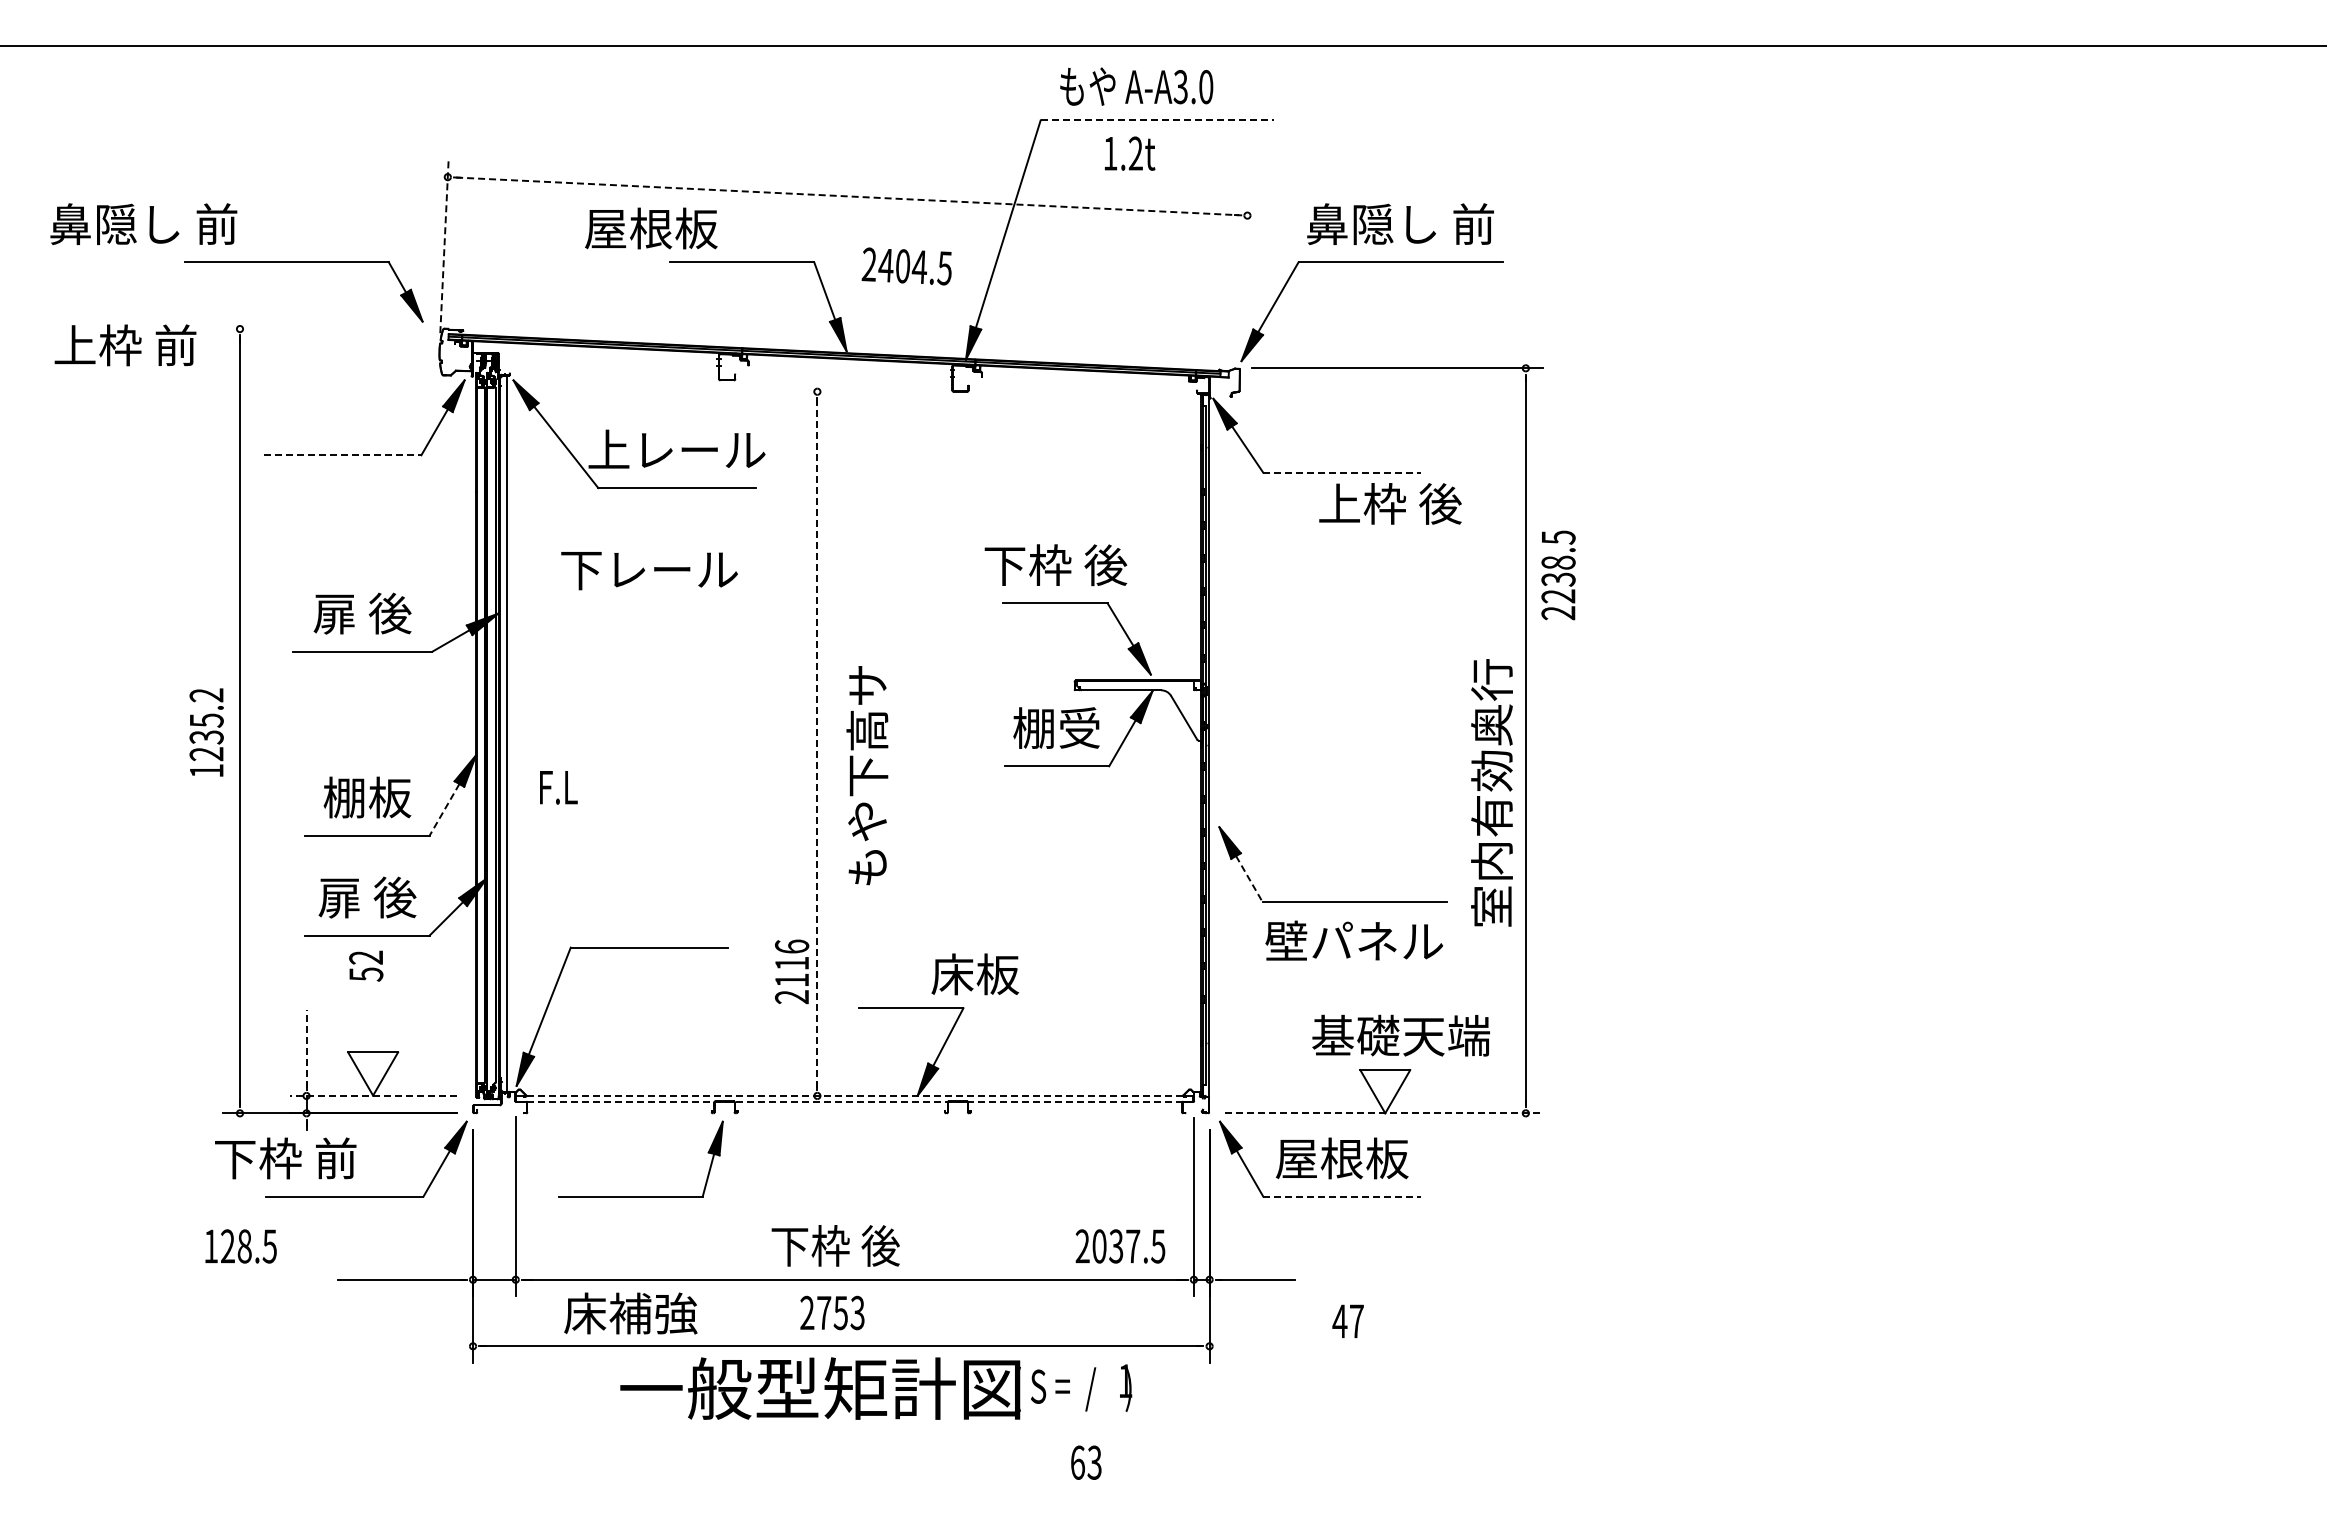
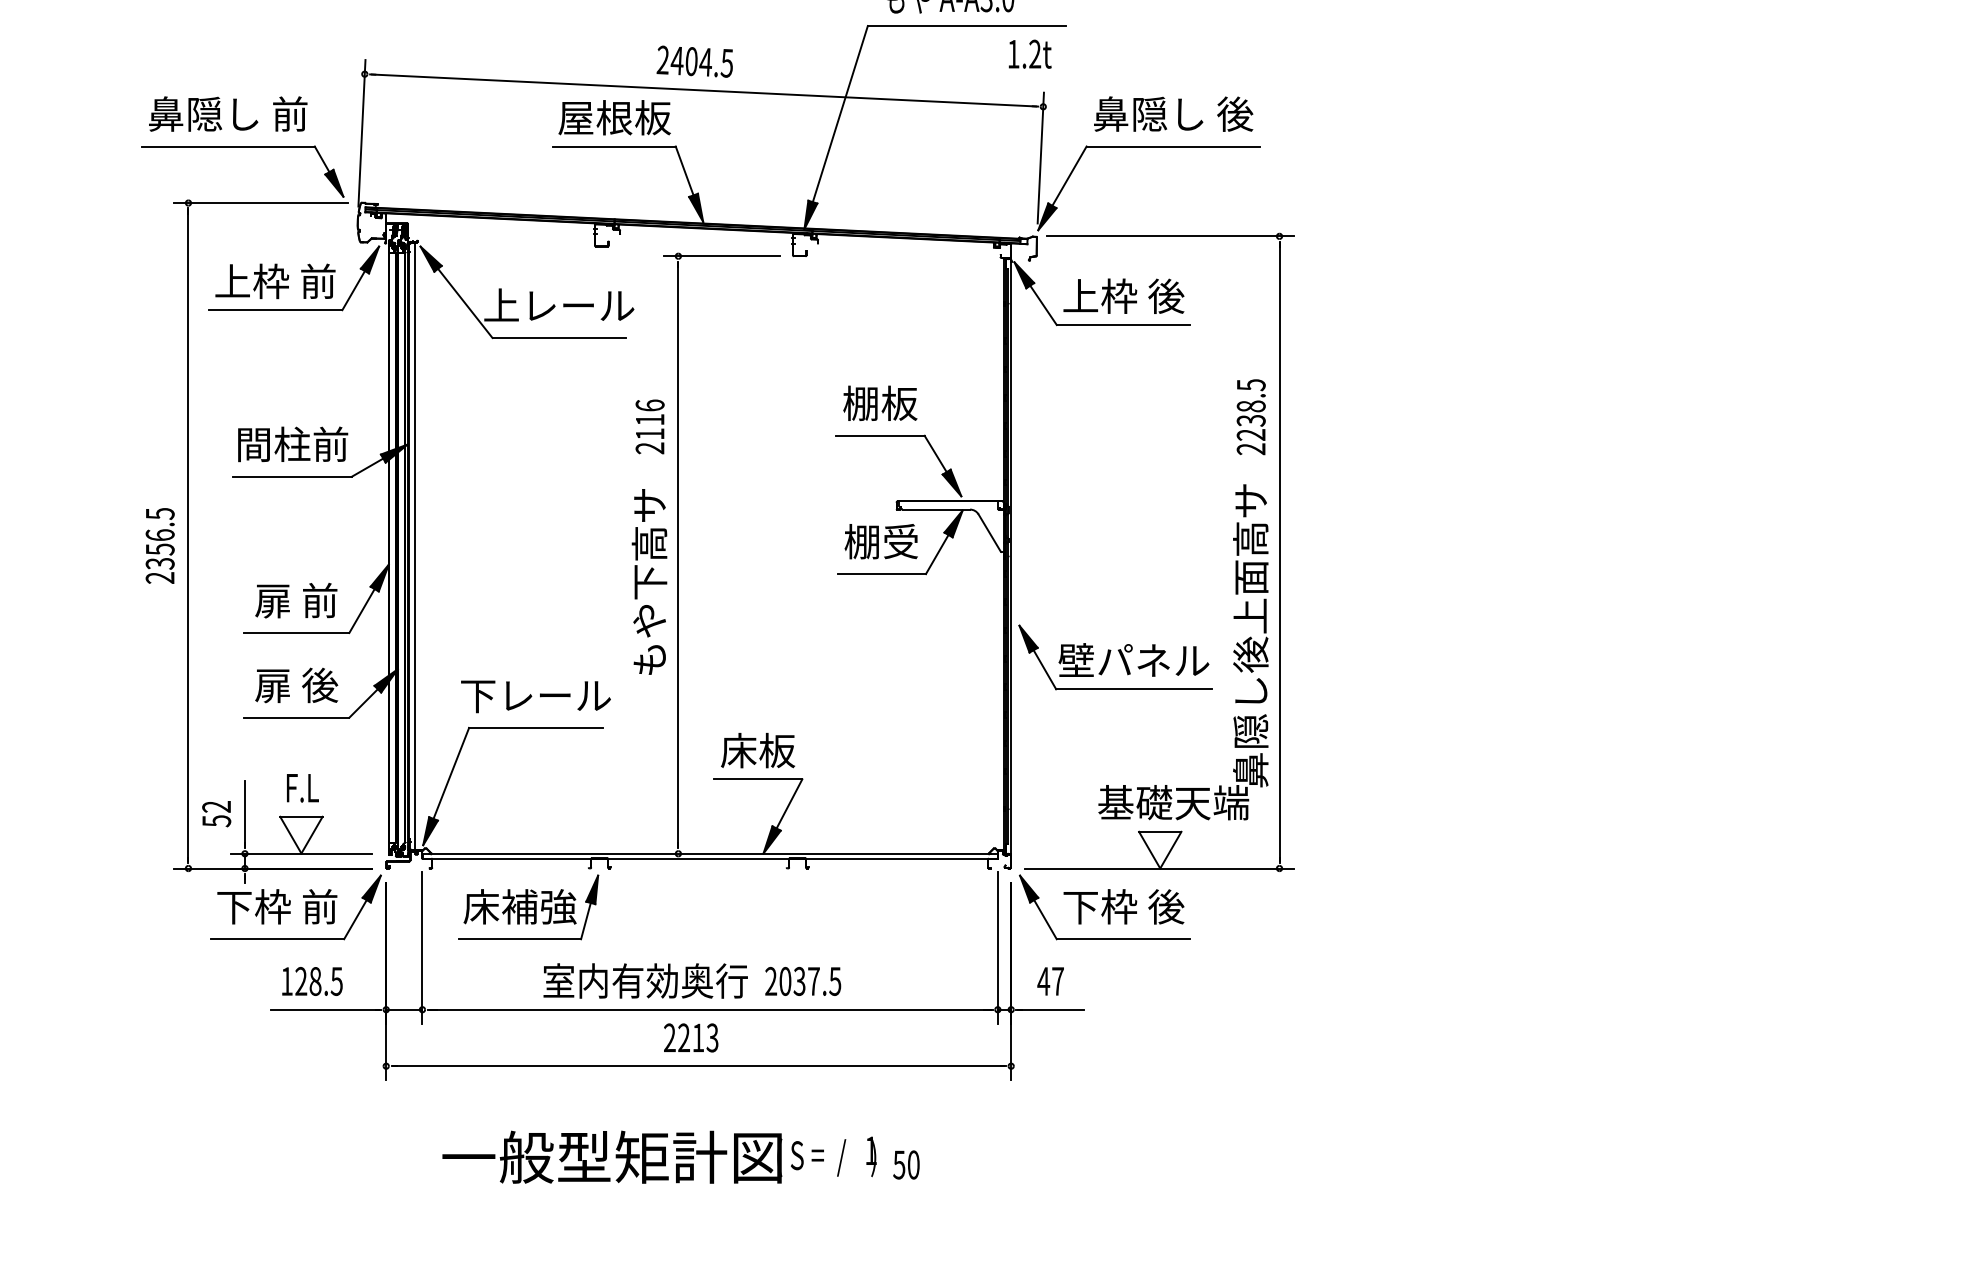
line: (1157, 120) -> (966, 26), dashed -> solid
text: (1130, 153) -> (1030, 54), moved
line: (847, 196) -> (703, 90), dashed -> solid
text: (143, 223) -> (227, 113), moved
text: (1473, 224) -> (1235, 114), 鼻隠し 前 -> 鼻隠し 後
text: (651, 228) -> (614, 117), moved
line: (444, 246) -> (361, 133), dashed -> solid
text: (906, 266) -> (694, 61), moved
line: (1244, 275) -> (1040, 157), added
line: (325, 329) -> (261, 203), added
text: (125, 345) -> (275, 281), moved
line: (868, 391) -> (721, 256), added
line: (342, 455) -> (275, 310), dashed -> solid
line: (1342, 472) -> (1123, 324), dashed -> solid
text: (1390, 503) -> (1123, 295), moved
text: (1055, 565) -> (880, 403), 下枠 後 -> 棚板
text: (649, 571) -> (535, 697), moved
text: (1558, 575) -> (1251, 417), moved
text: (363, 613) -> (293, 444), 扉 後 -> 間柱前
text: (206, 732) -> (160, 545), 1235.2 -> 2356.5
line: (817, 743) -> (678, 554), dashed -> solid
text: (867, 775) -> (649, 581), moved
text: (558, 787) -> (302, 788), moved
text: (366, 797) -> (295, 600), 棚板 -> 扉 前
line: (444, 809) -> (361, 610), dashed -> solid
text: (1491, 838) -> (1250, 635), 室内有効奥行 -> 鼻隠し後上面高サ
line: (1249, 879) -> (1045, 670), dashed -> solid
text: (1354, 940) -> (1134, 659), moved
text: (366, 965) -> (216, 813), moved
text: (792, 971) -> (650, 426), moved
text: (975, 974) -> (758, 750), moved
line: (306, 1048) -> (244, 813), dashed -> solid
line: (372, 1095) -> (300, 853), dashed -> solid
line: (854, 1095) -> (709, 853), dashed -> solid
line: (854, 1101) -> (709, 858), dashed -> solid
line: (1383, 1113) -> (1158, 868), dashed -> solid
text: (285, 1158) -> (277, 906), moved
text: (1342, 1158) -> (1123, 906), 屋根板 -> 下枠 後
line: (1342, 1196) -> (1123, 939), dashed -> solid
text: (778, 1245) -> (645, 980), 下枠 後 -> 室内有効奥行
text: (240, 1246) -> (311, 981), moved
text: (1120, 1246) -> (803, 981), moved
text: (832, 1312) -> (691, 1037), 2753 -> 2213
text: (630, 1313) -> (519, 906), moved
text: (1347, 1320) -> (1050, 980), moved
text: (876, 1388) -> (659, 1157), moved
text: (1085, 1462) -> (905, 1164), 63 -> 50

